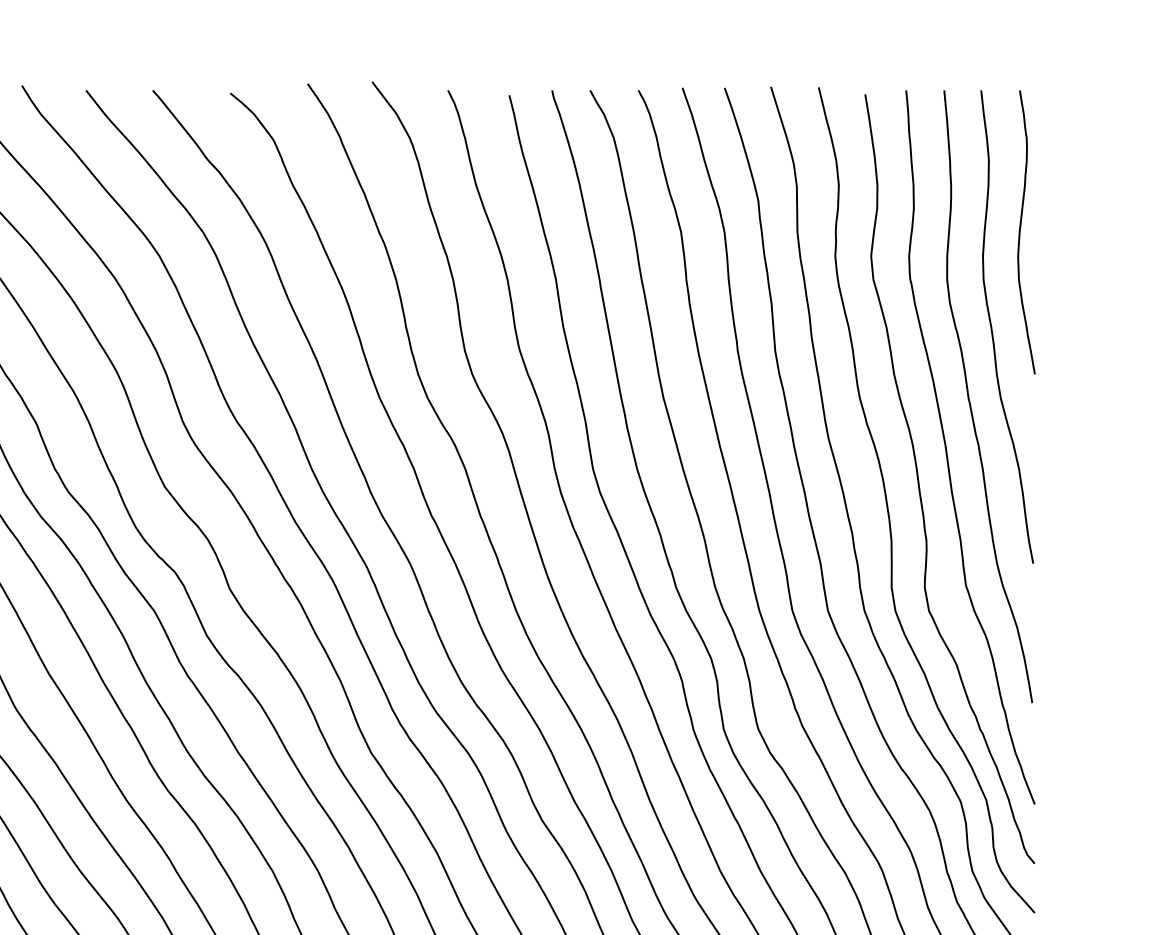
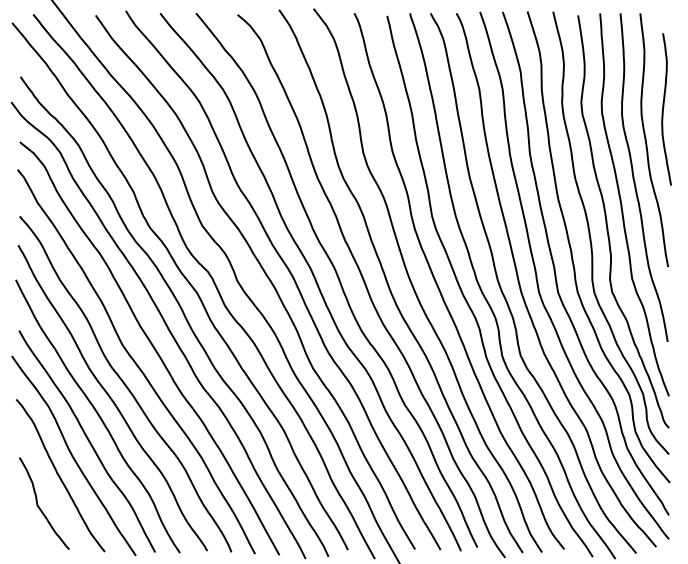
curve: (1022, 228) -> (664, 107), moved

